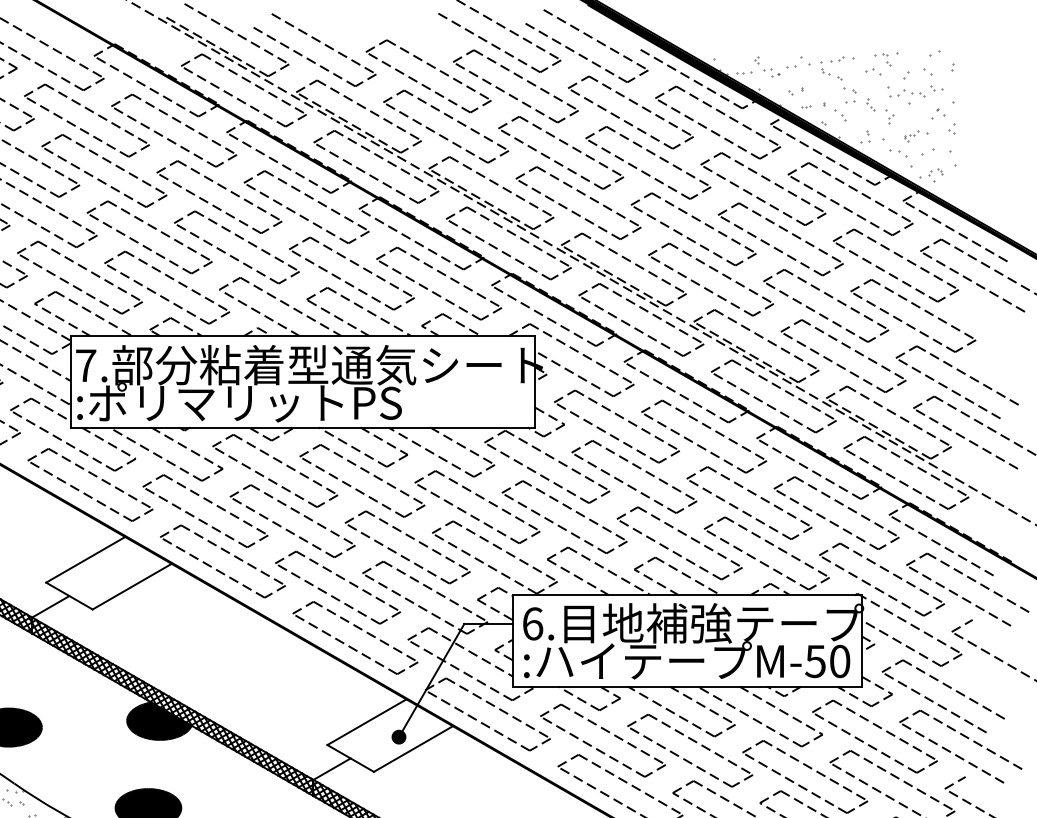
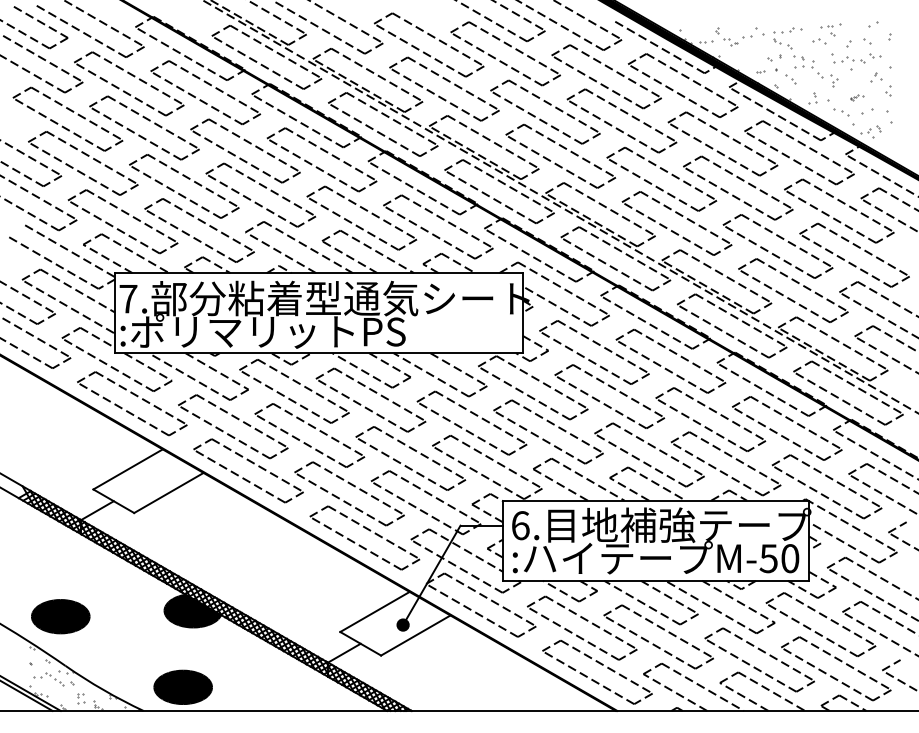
part: (795, 90) -> (774, 57), moved
part: (871, 105) -> (817, 70), size x1.6
part: (915, 136) -> (856, 97), size x0.6

